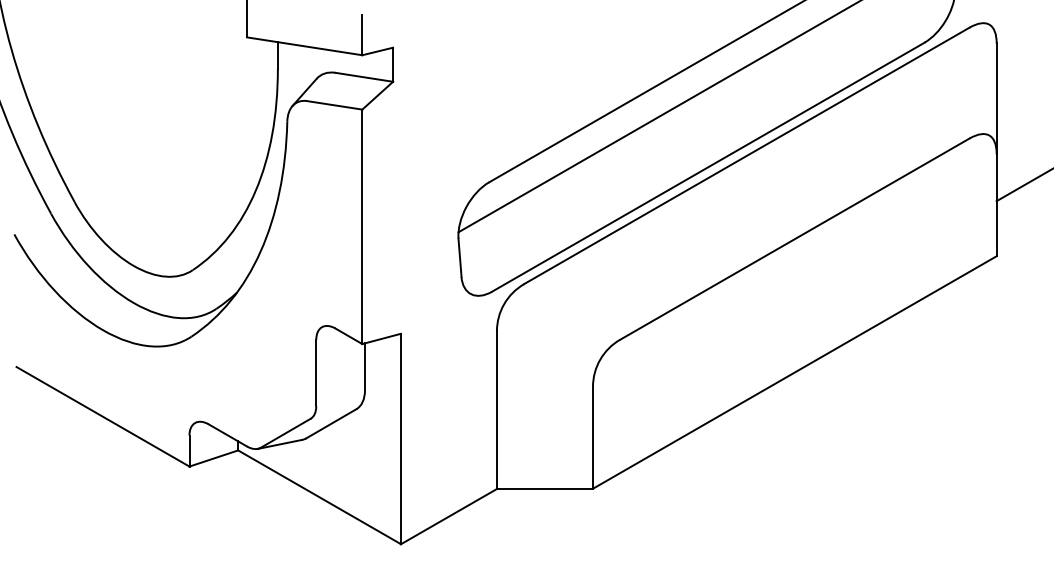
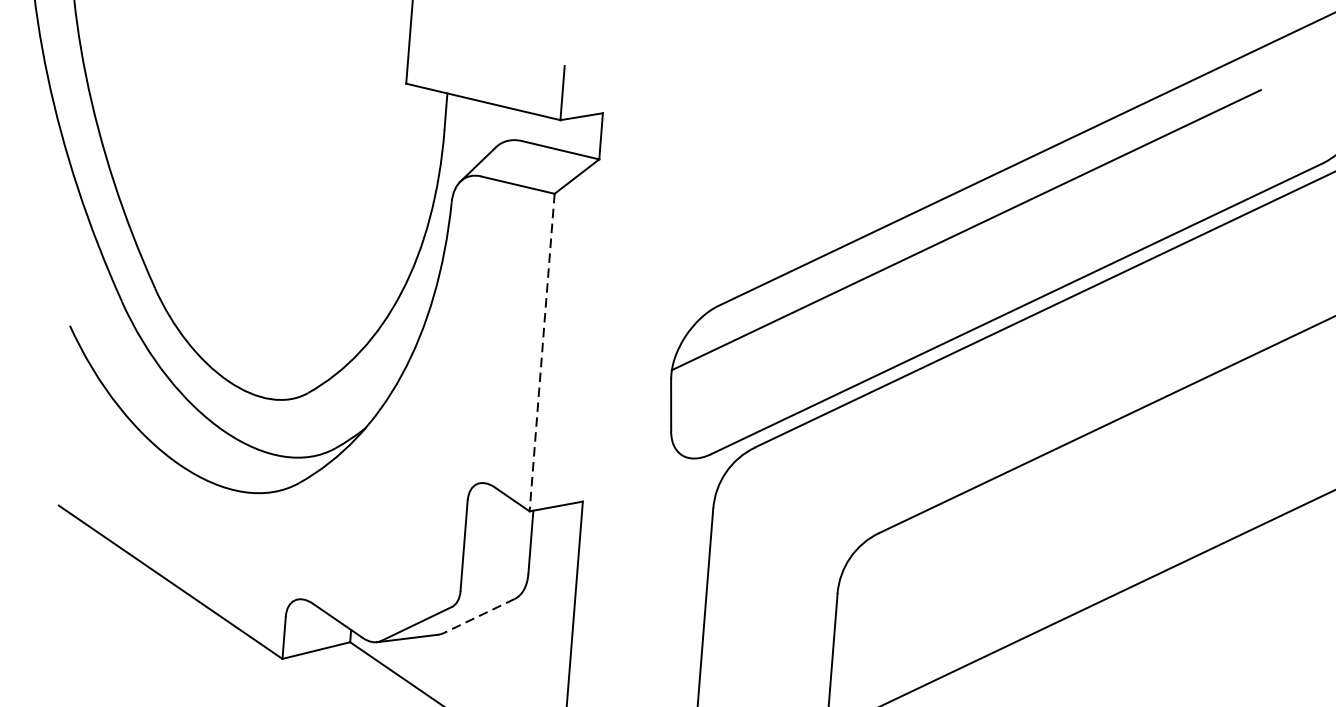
line: (362, 227) -> (542, 353), solid -> dashed
line: (331, 423) -> (479, 615), solid -> dashed

